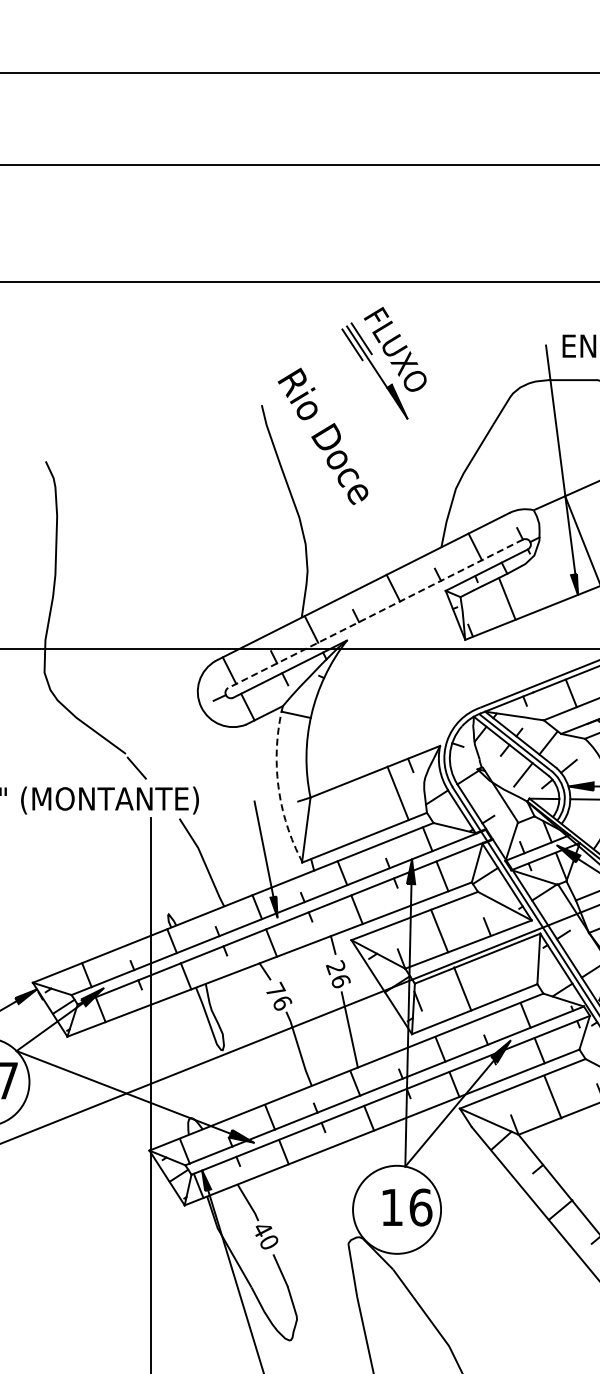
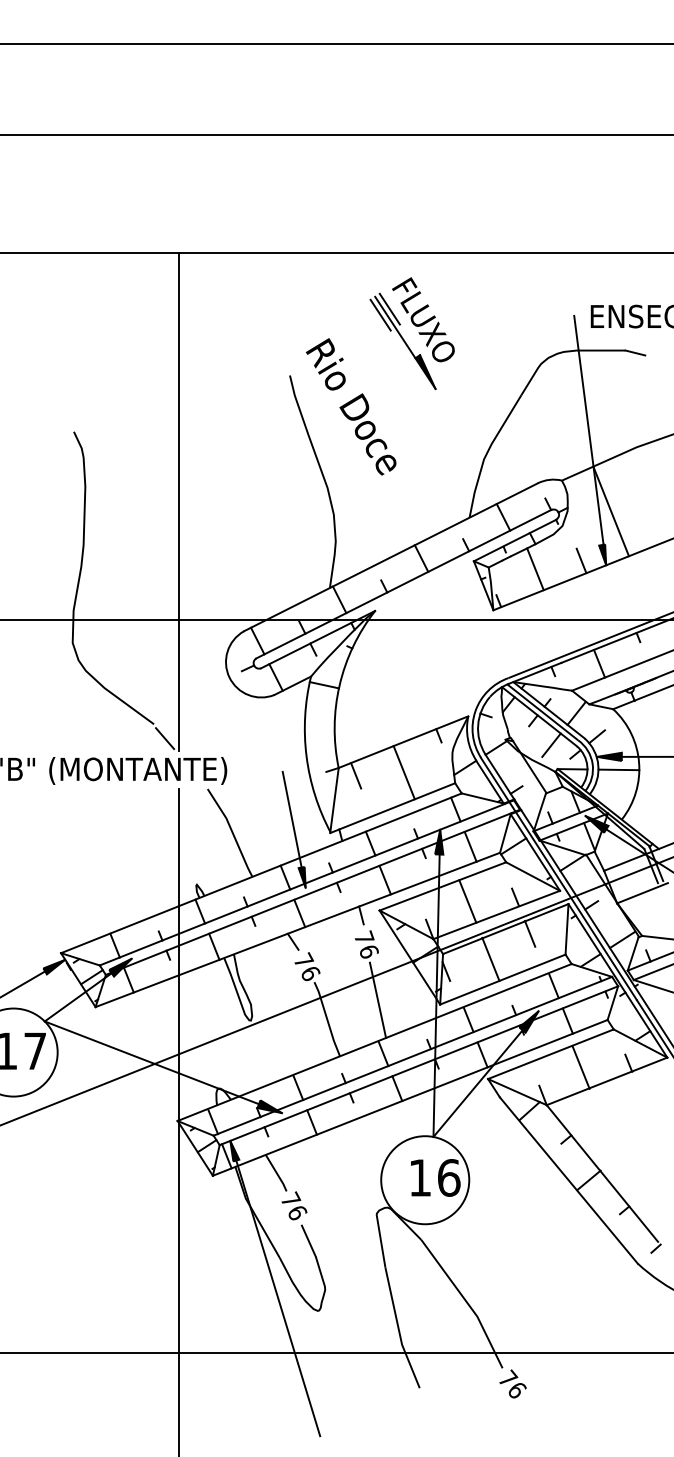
line: (151, 531) -> (179, 501), added
line: (553, 590) -> (581, 560), added
line: (375, 614) -> (403, 584), dashed -> solid
arc: (278, 786) -> (306, 756), dashed -> solid
line: (397, 793) -> (403, 772), moved
line: (328, 805) -> (356, 775), added
line: (501, 963) -> (529, 933), added
text: (336, 967) -> (364, 937), 26 -> 76
text: (266, 1235) -> (294, 1205), 40 -> 76

